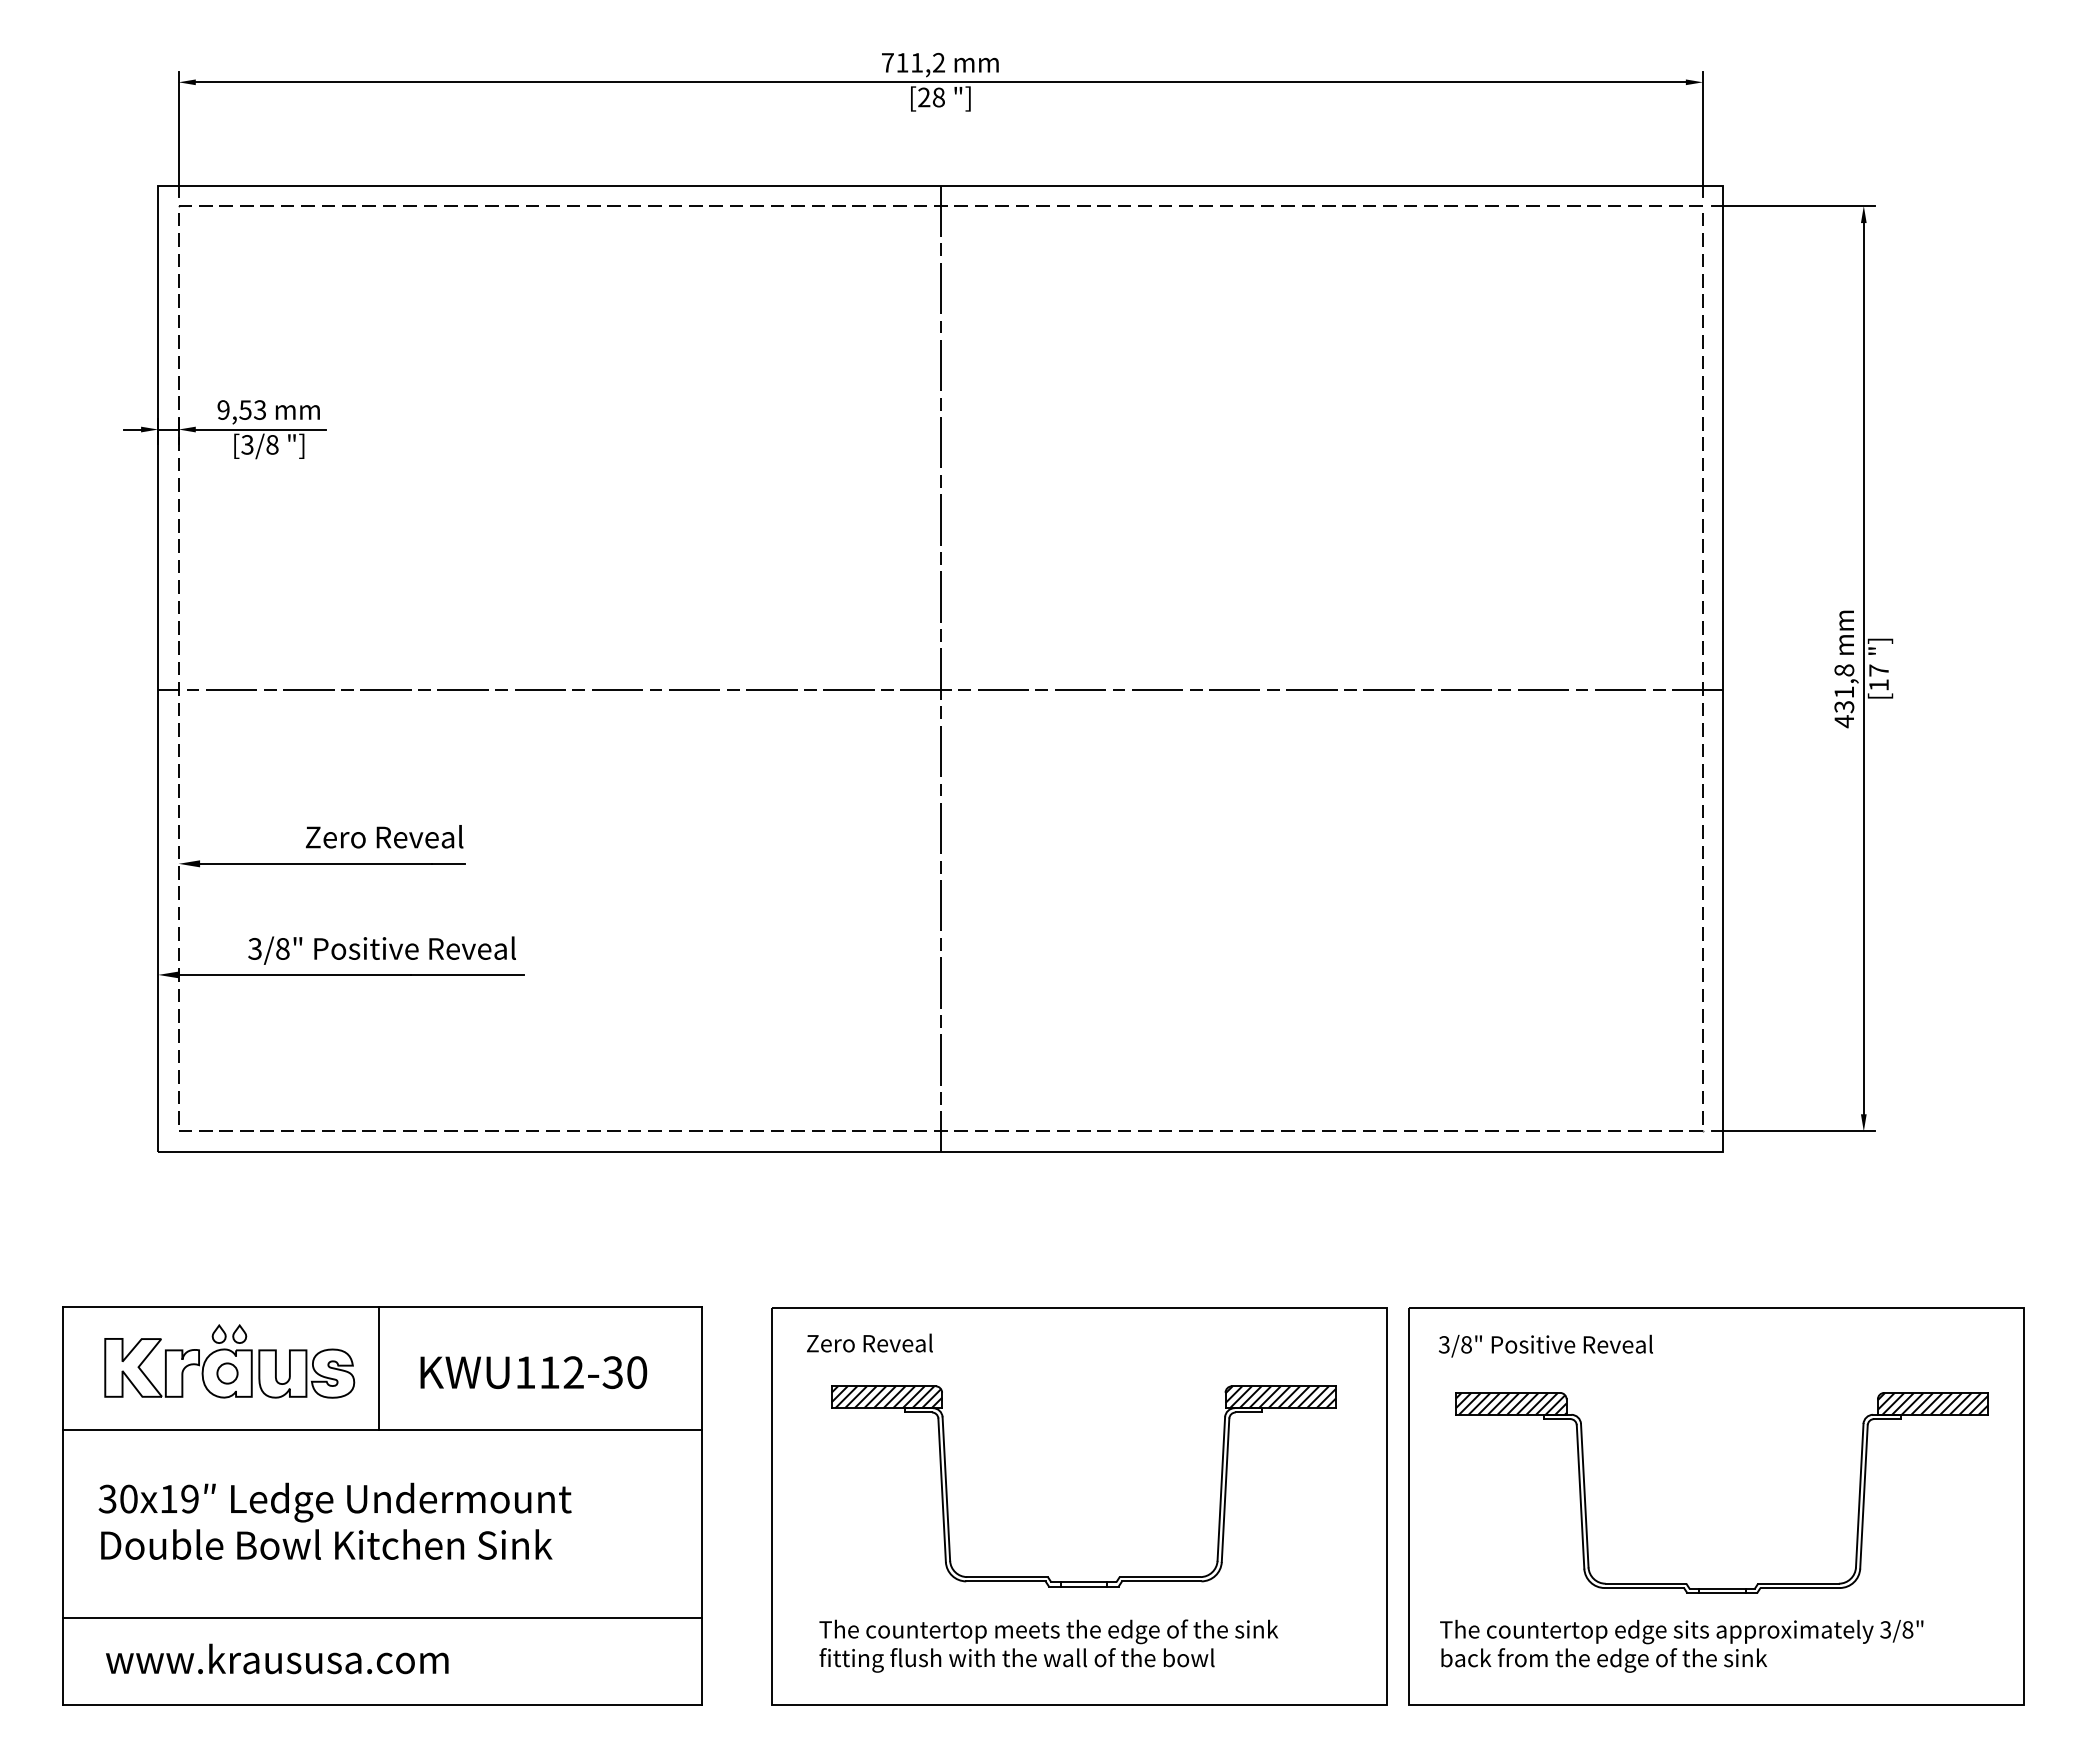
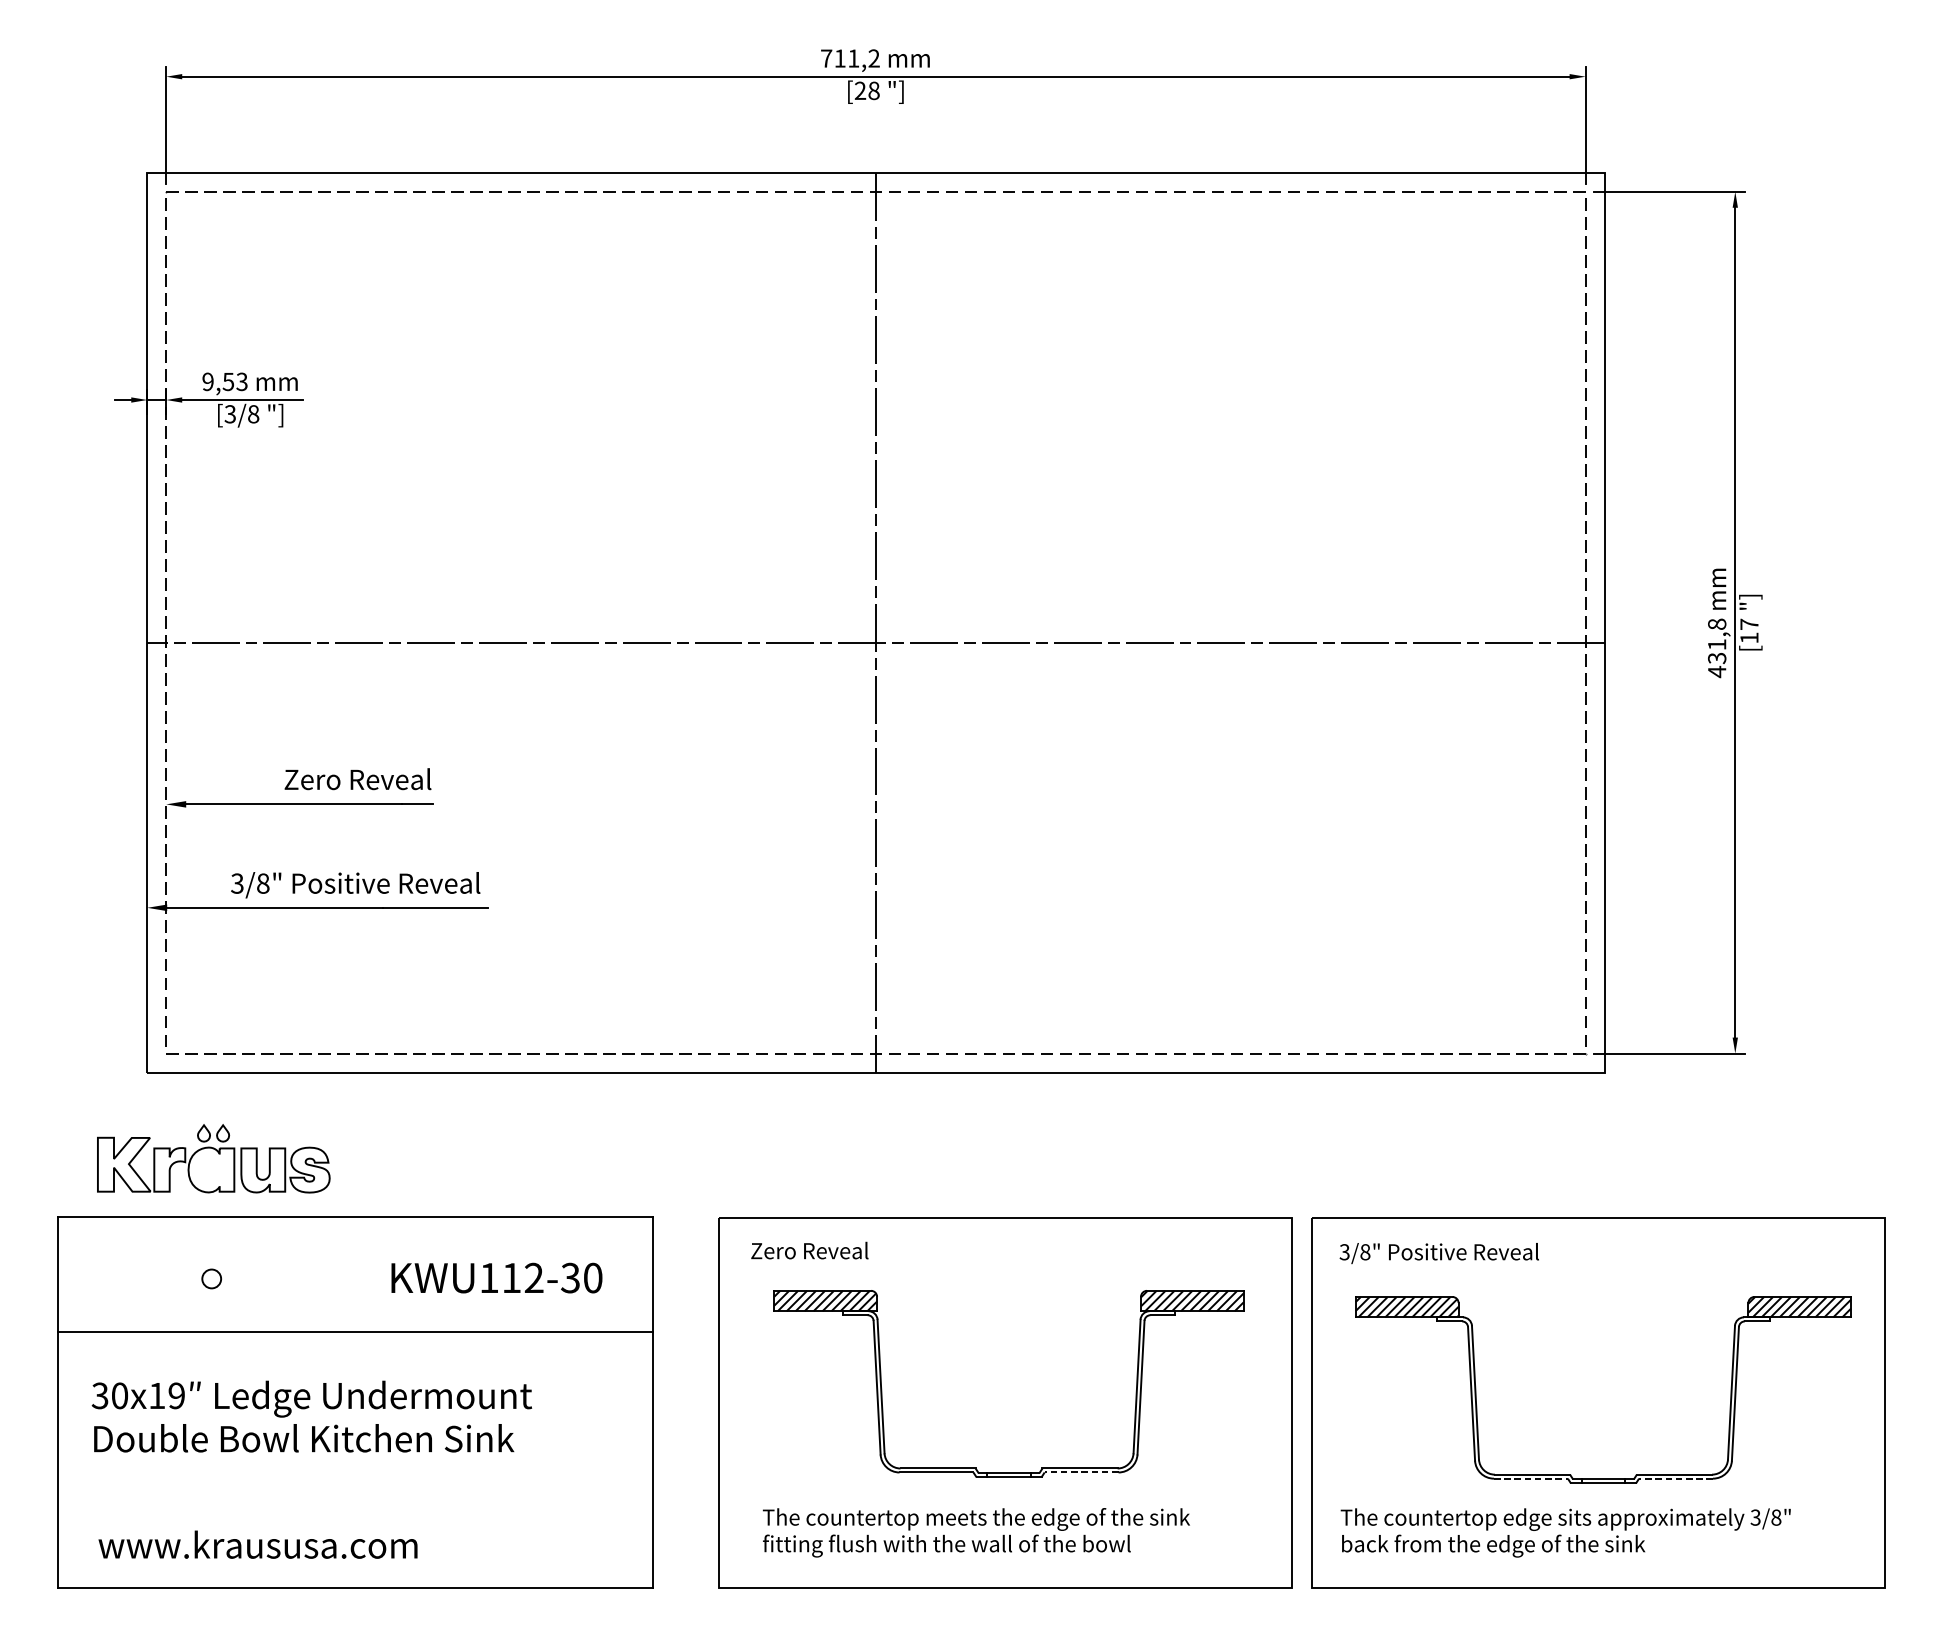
part: (229, 1361) -> (213, 1158), moved
line: (378, 1368) -> (352, 1274), removed
line: (1161, 1581) -> (1081, 1472), solid -> dashed
line: (1644, 1588) -> (1531, 1479), solid -> dashed
line: (1800, 1588) -> (1676, 1479), solid -> dashed
line: (381, 1618) -> (355, 1507), removed

